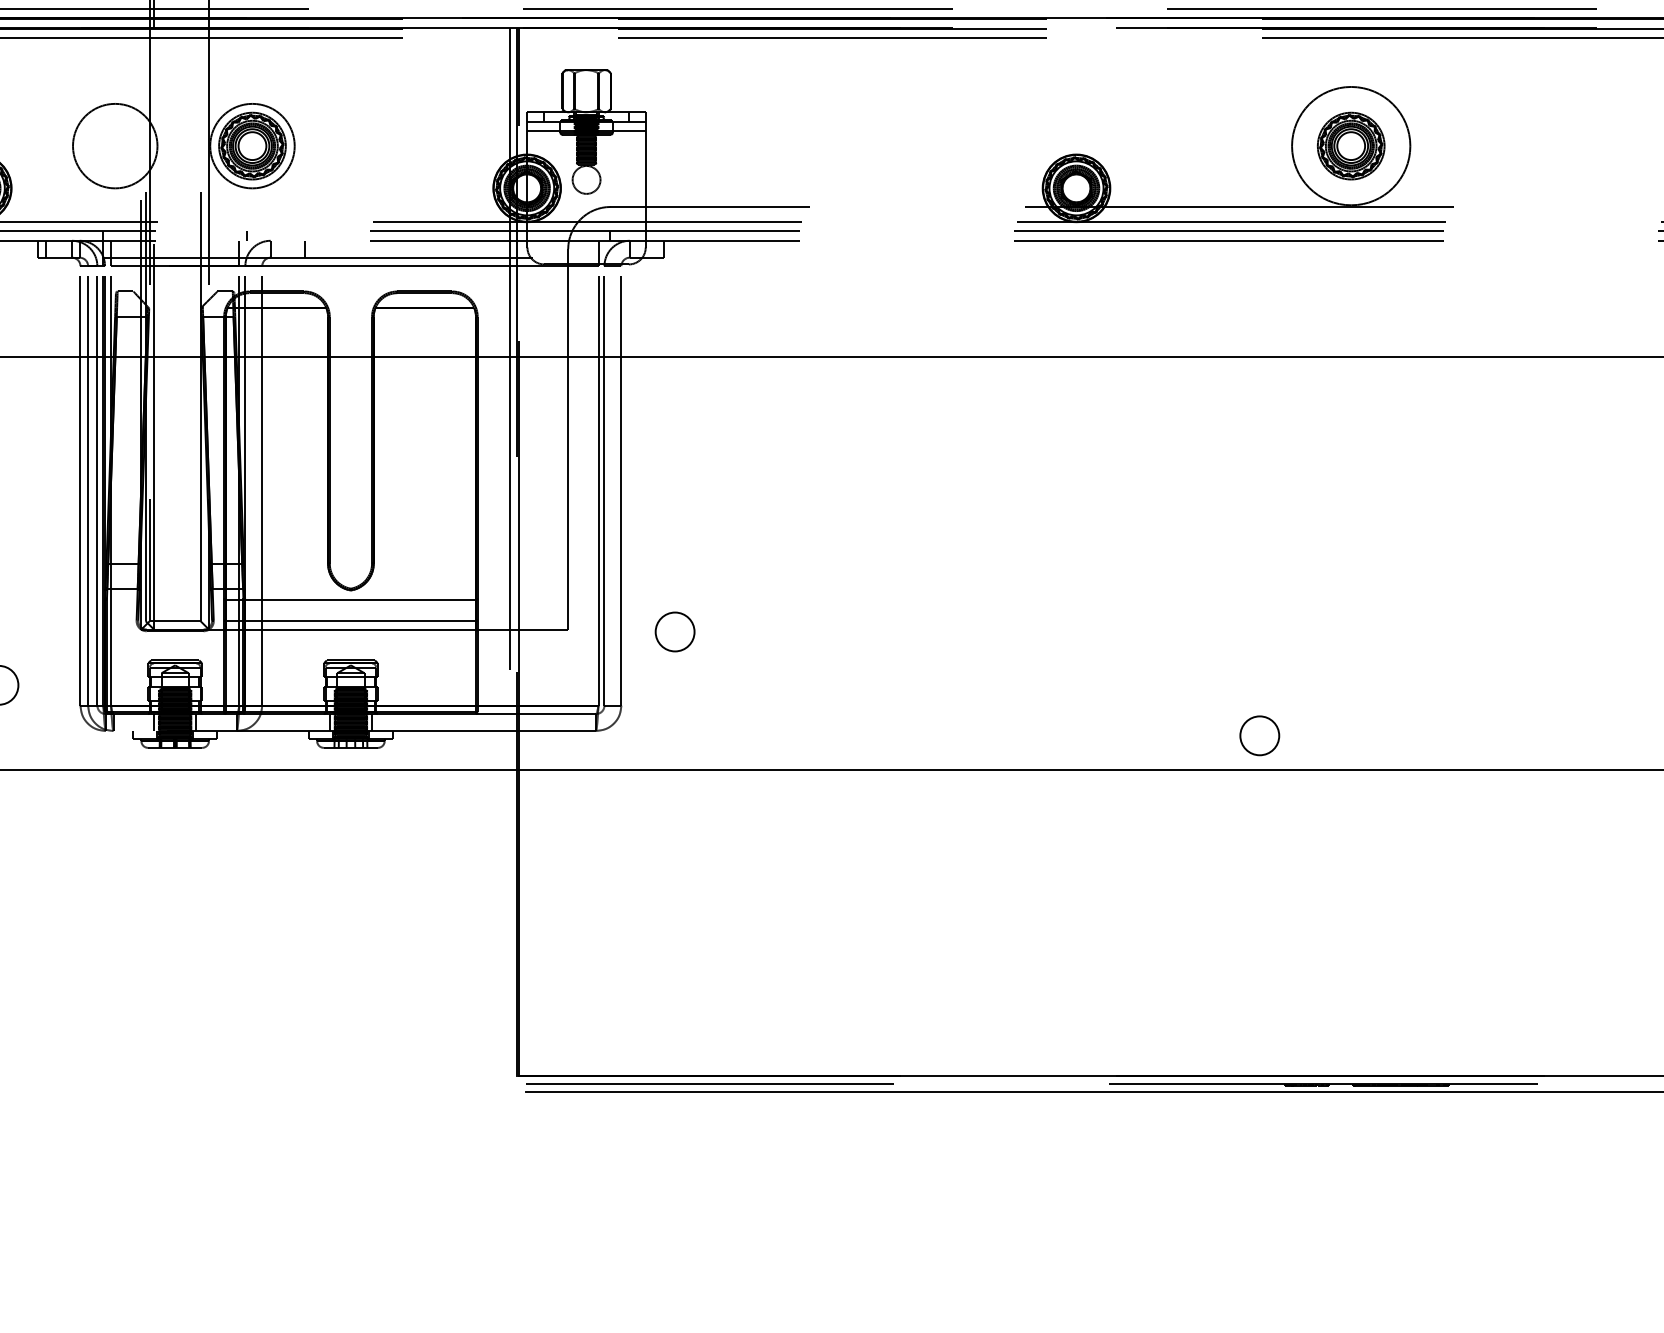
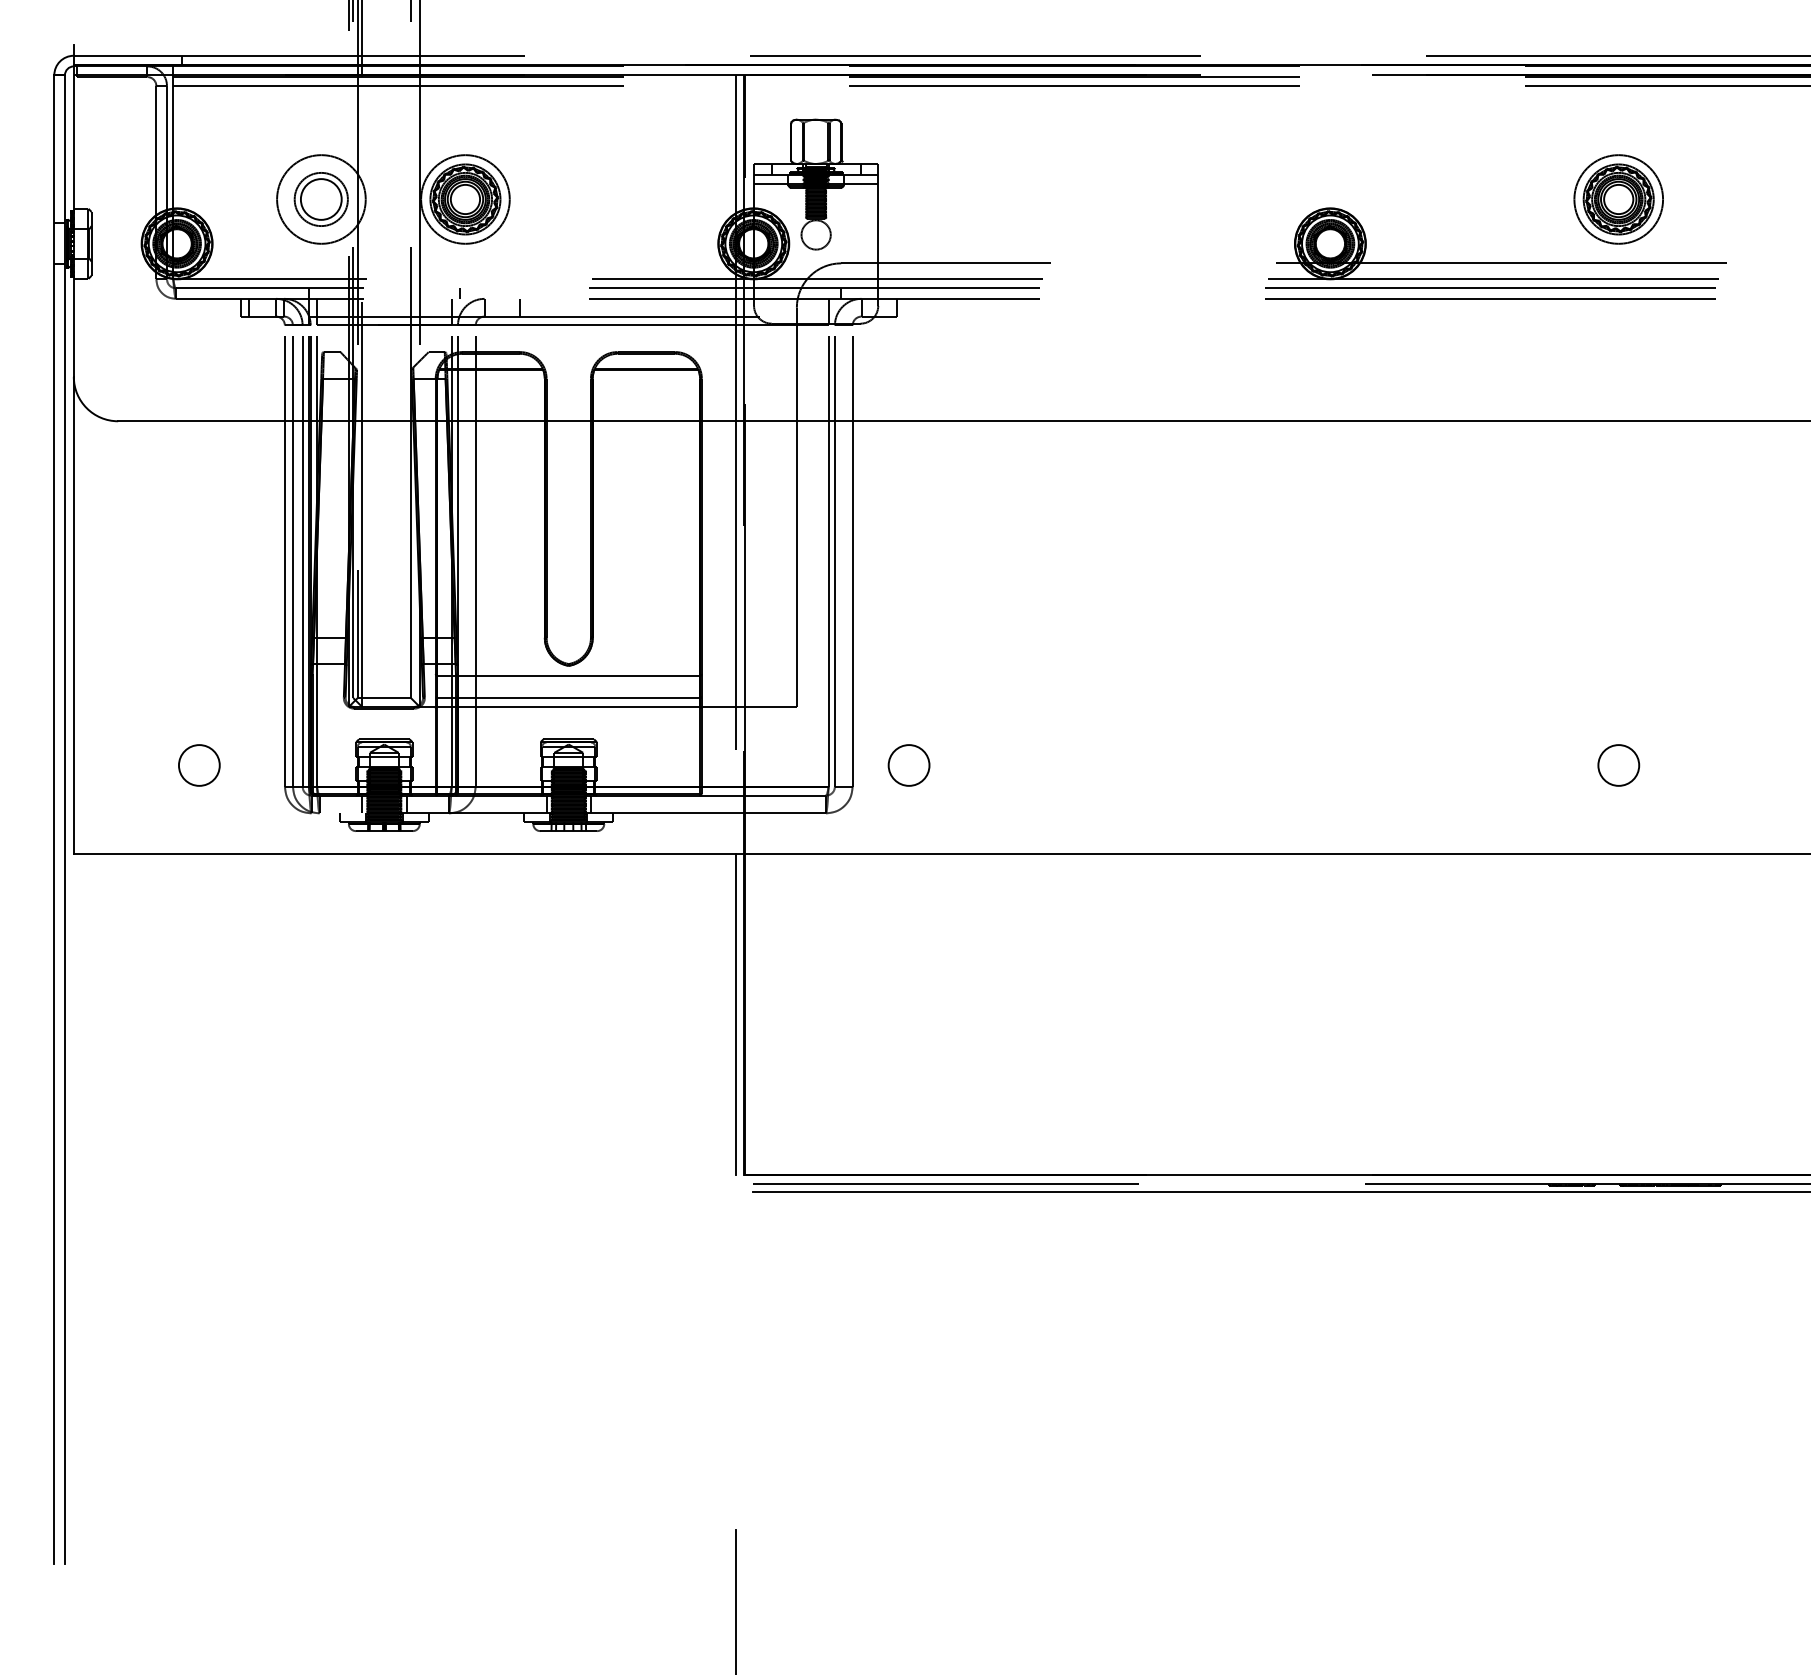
part: (114, 146) -> (320, 199), added
circle: (1350, 146) -> (1618, 199), size x0.71
circle: (674, 632) -> (908, 765), moved
circle: (1259, 735) -> (1618, 765), moved
line: (509, 922) -> (735, 1014), added

